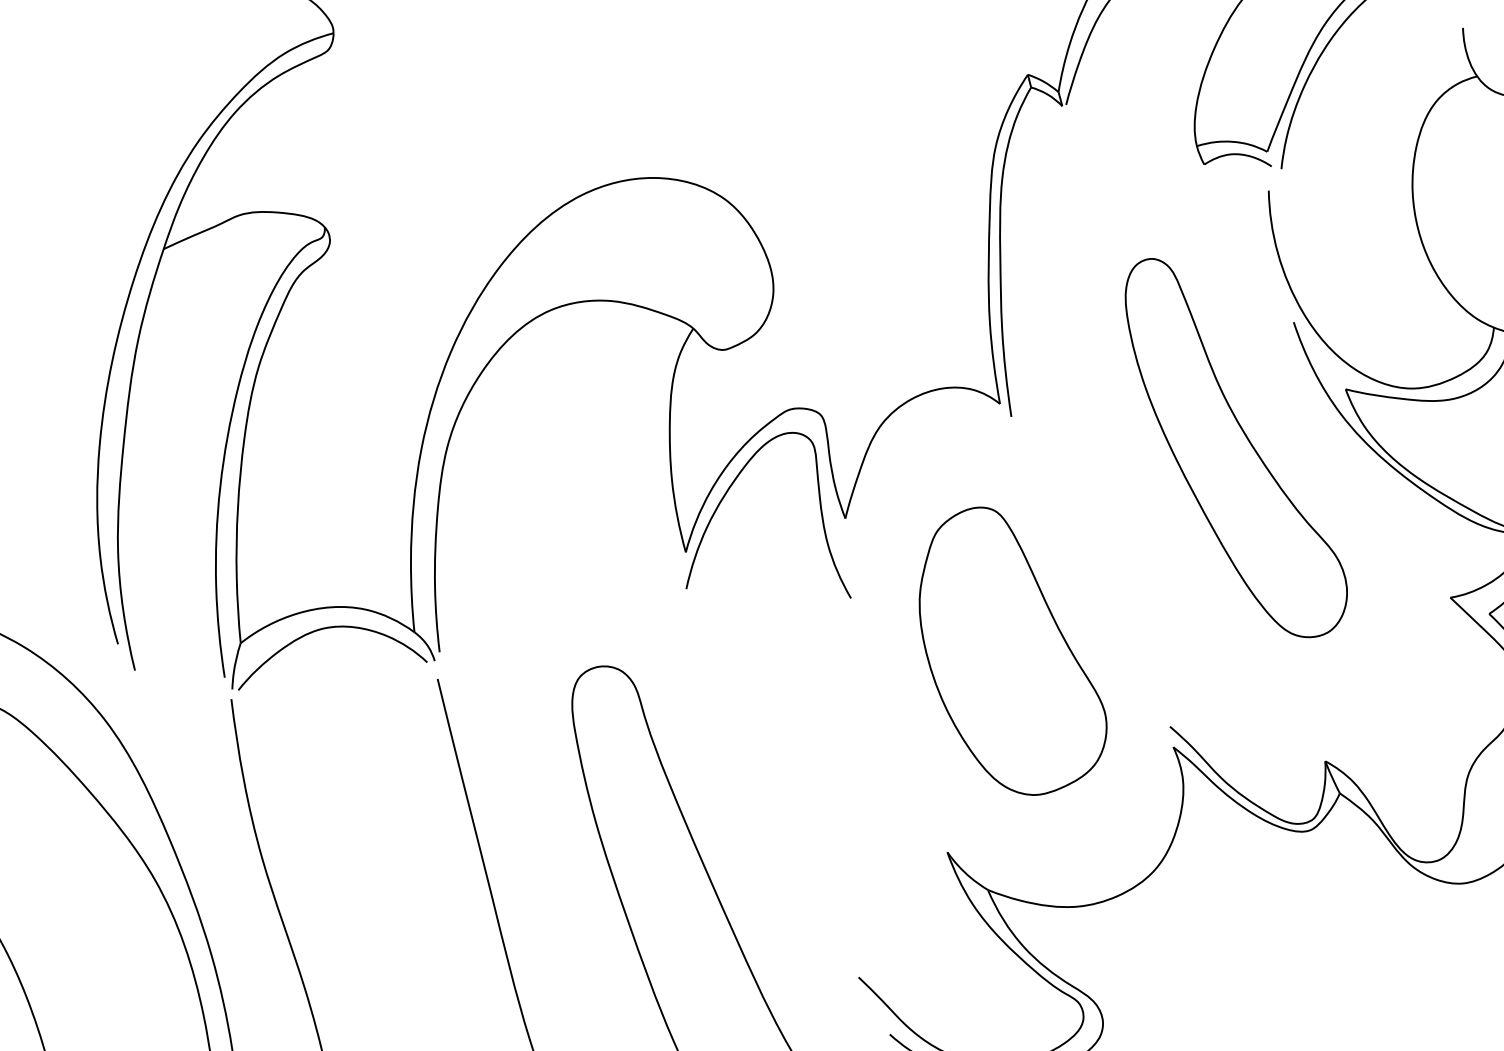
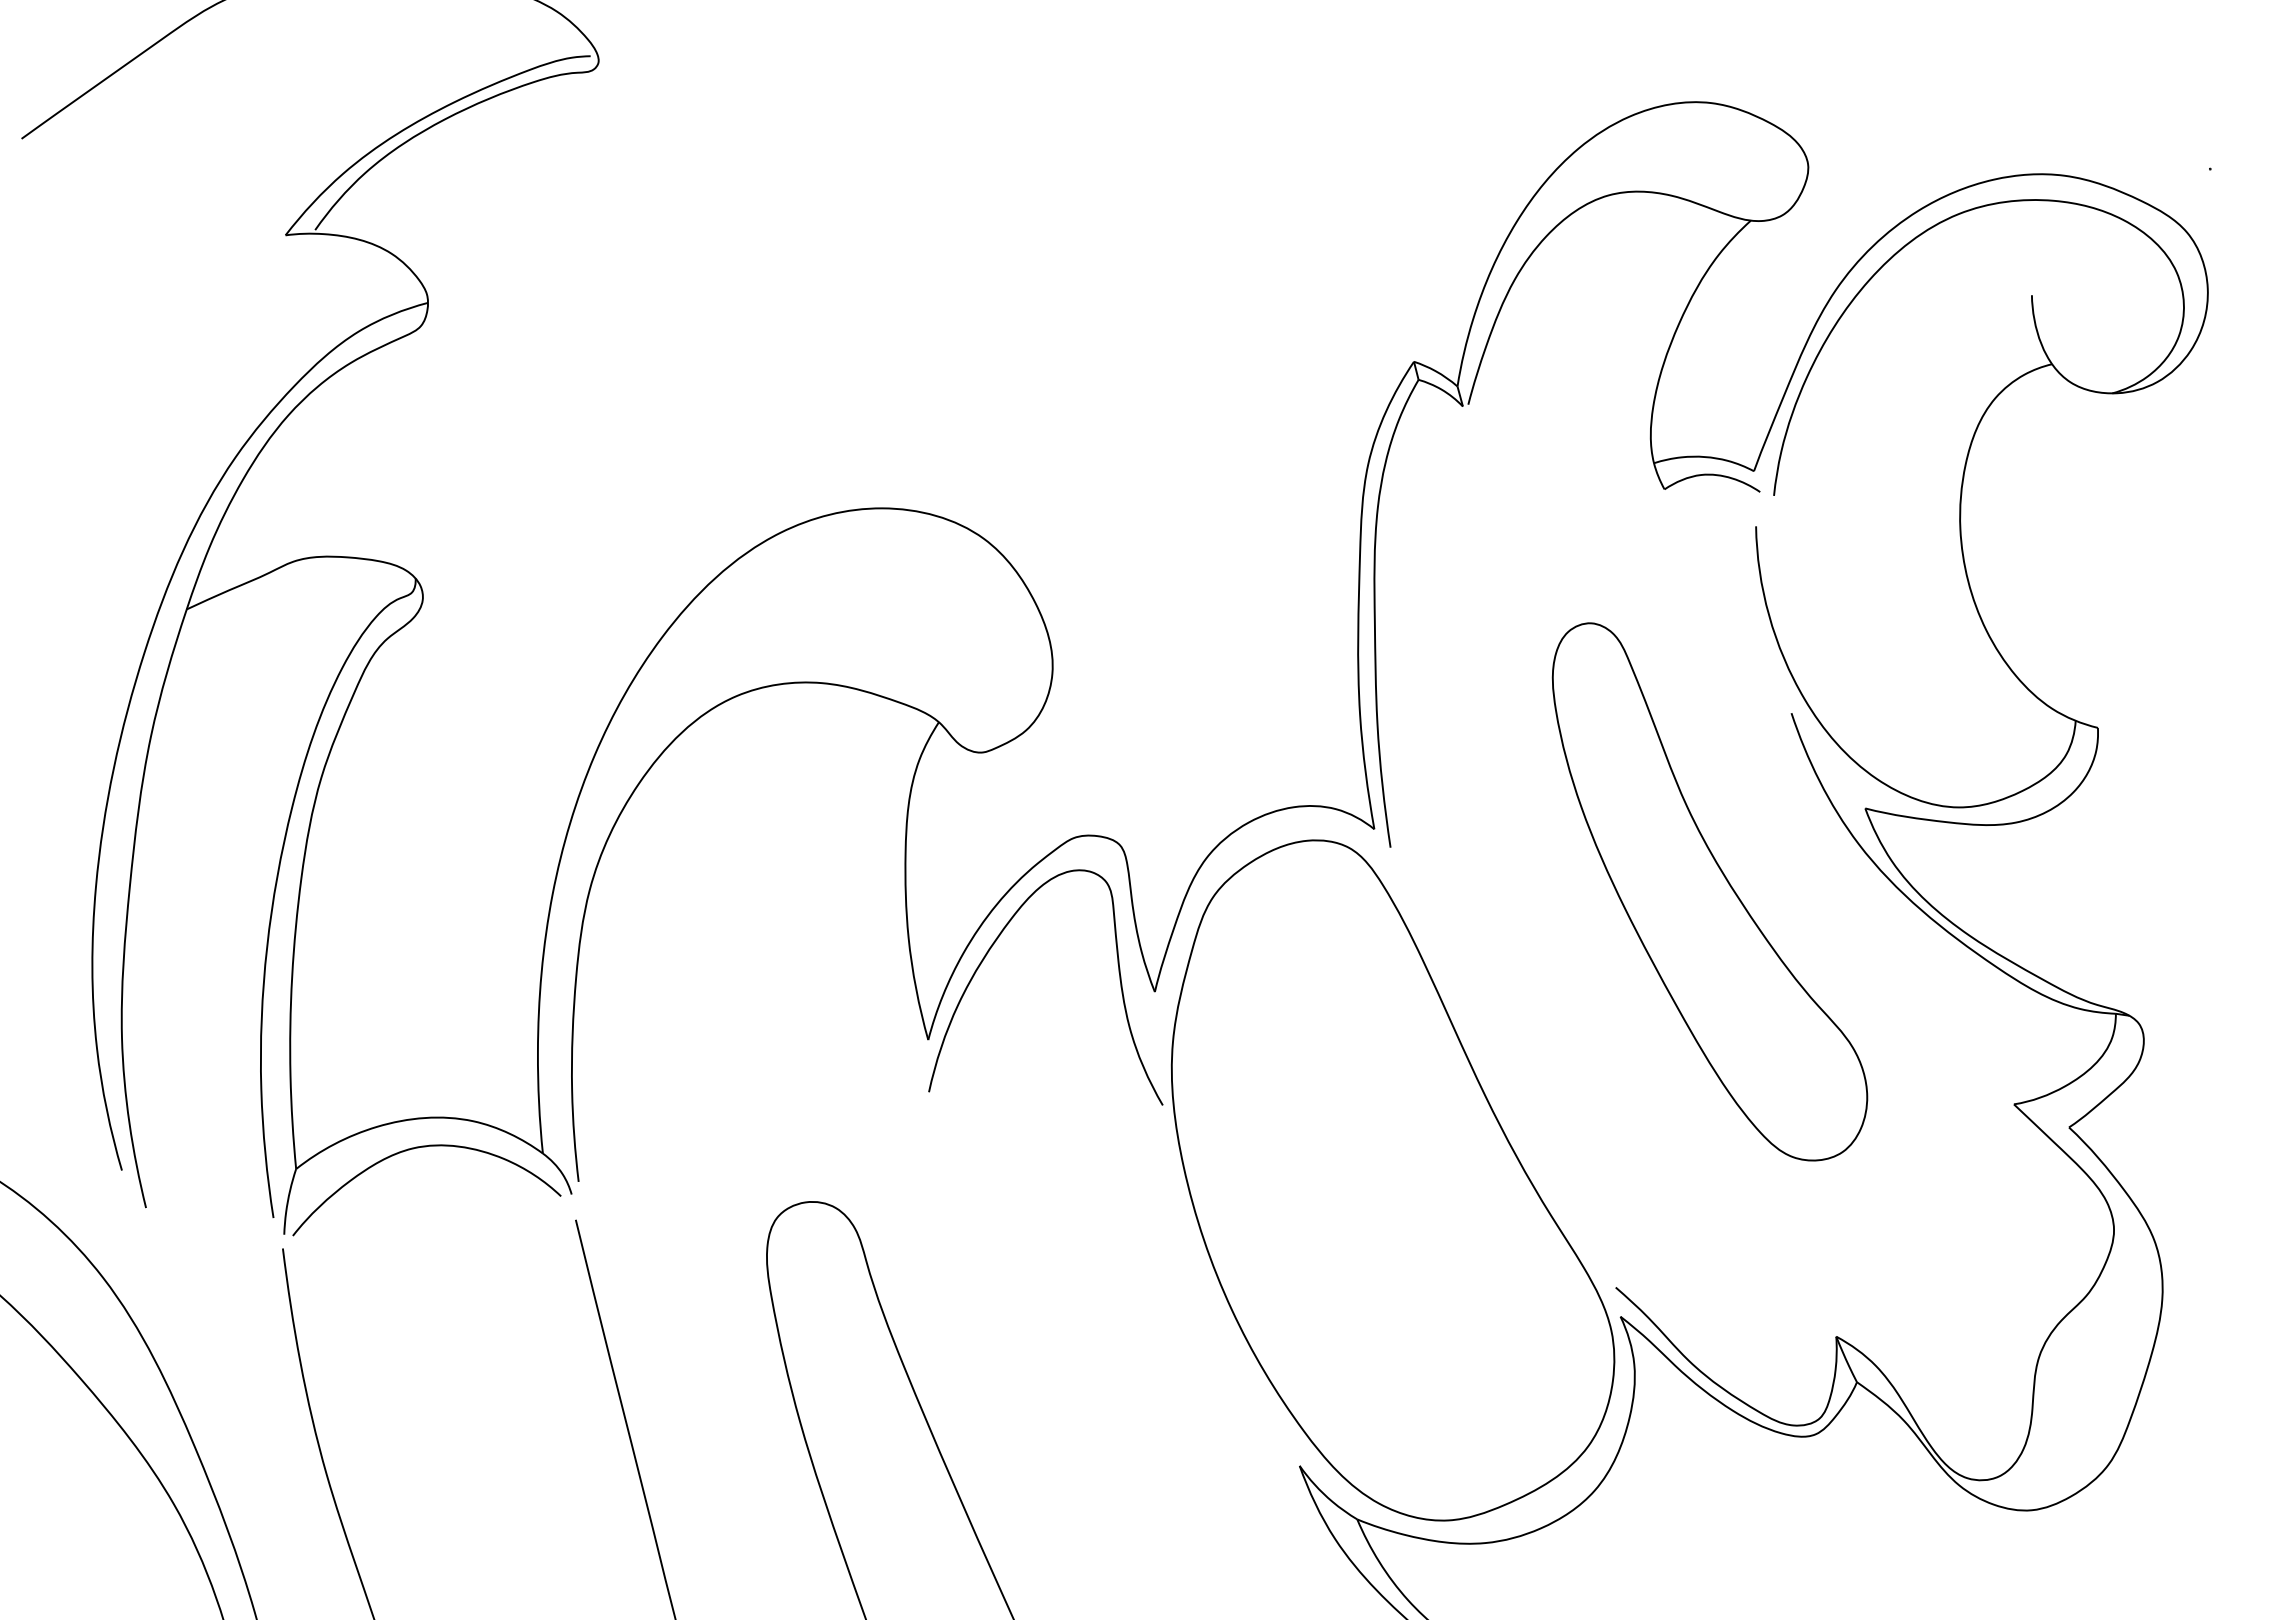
part: (1012, 651) -> (1392, 1180), size x1.67

